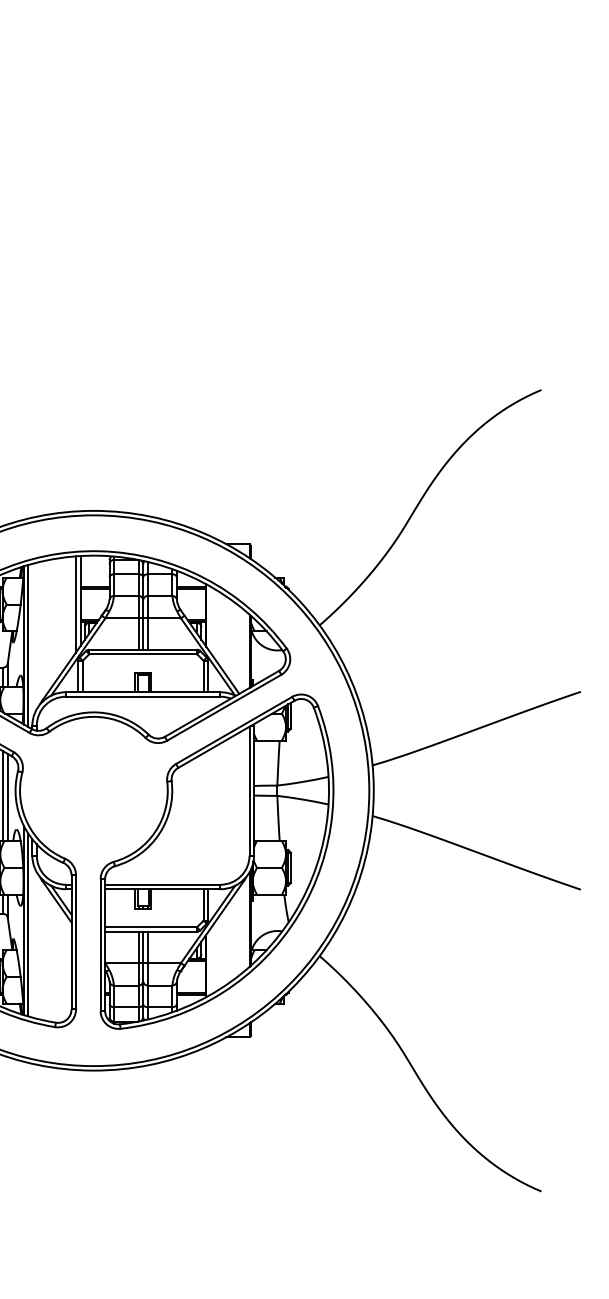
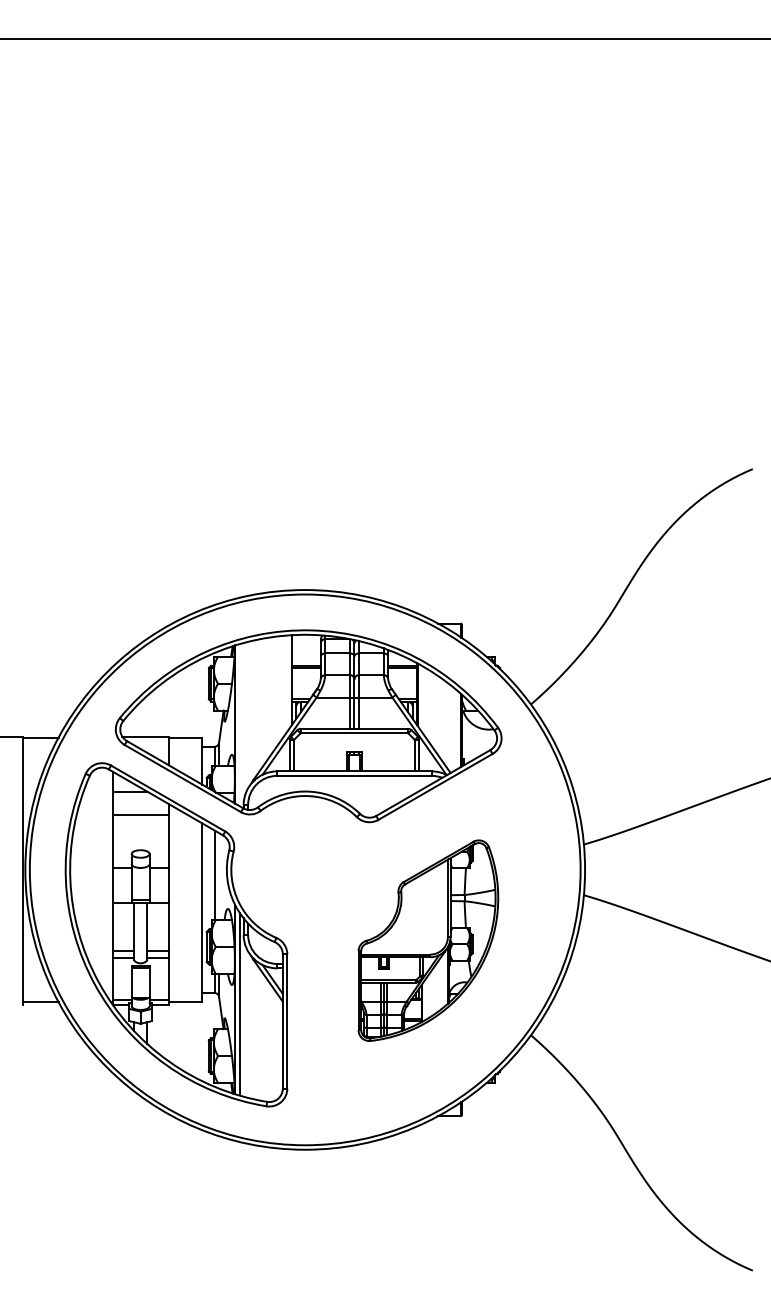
line: (76, 604) -> (287, 683), removed
line: (28, 646) -> (239, 725), removed
line: (8, 797) -> (219, 876), removed
part: (217, 861) -> (428, 940), size x0.6

